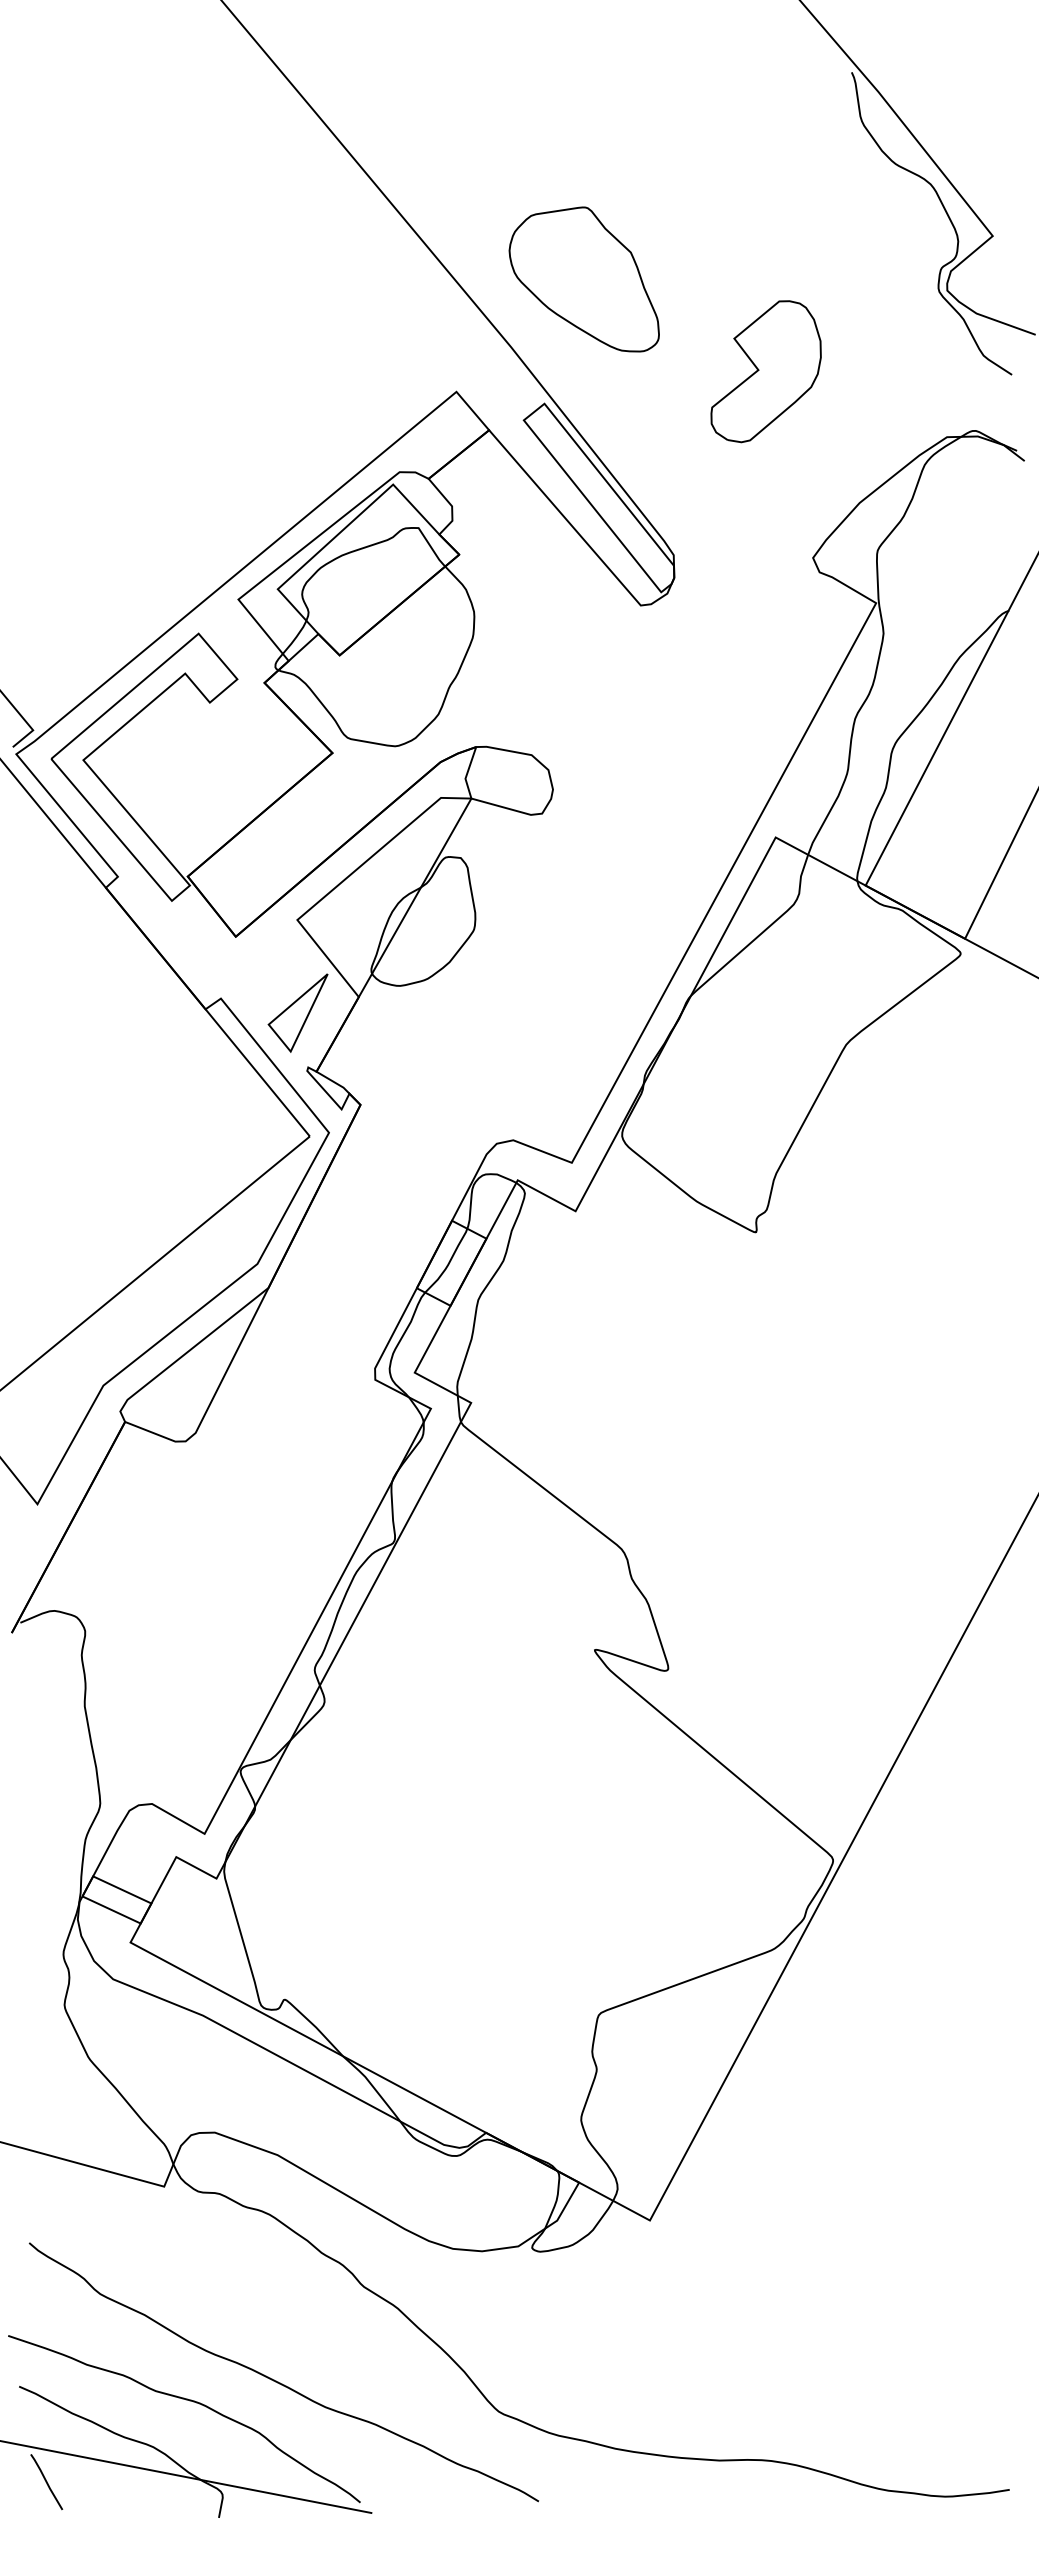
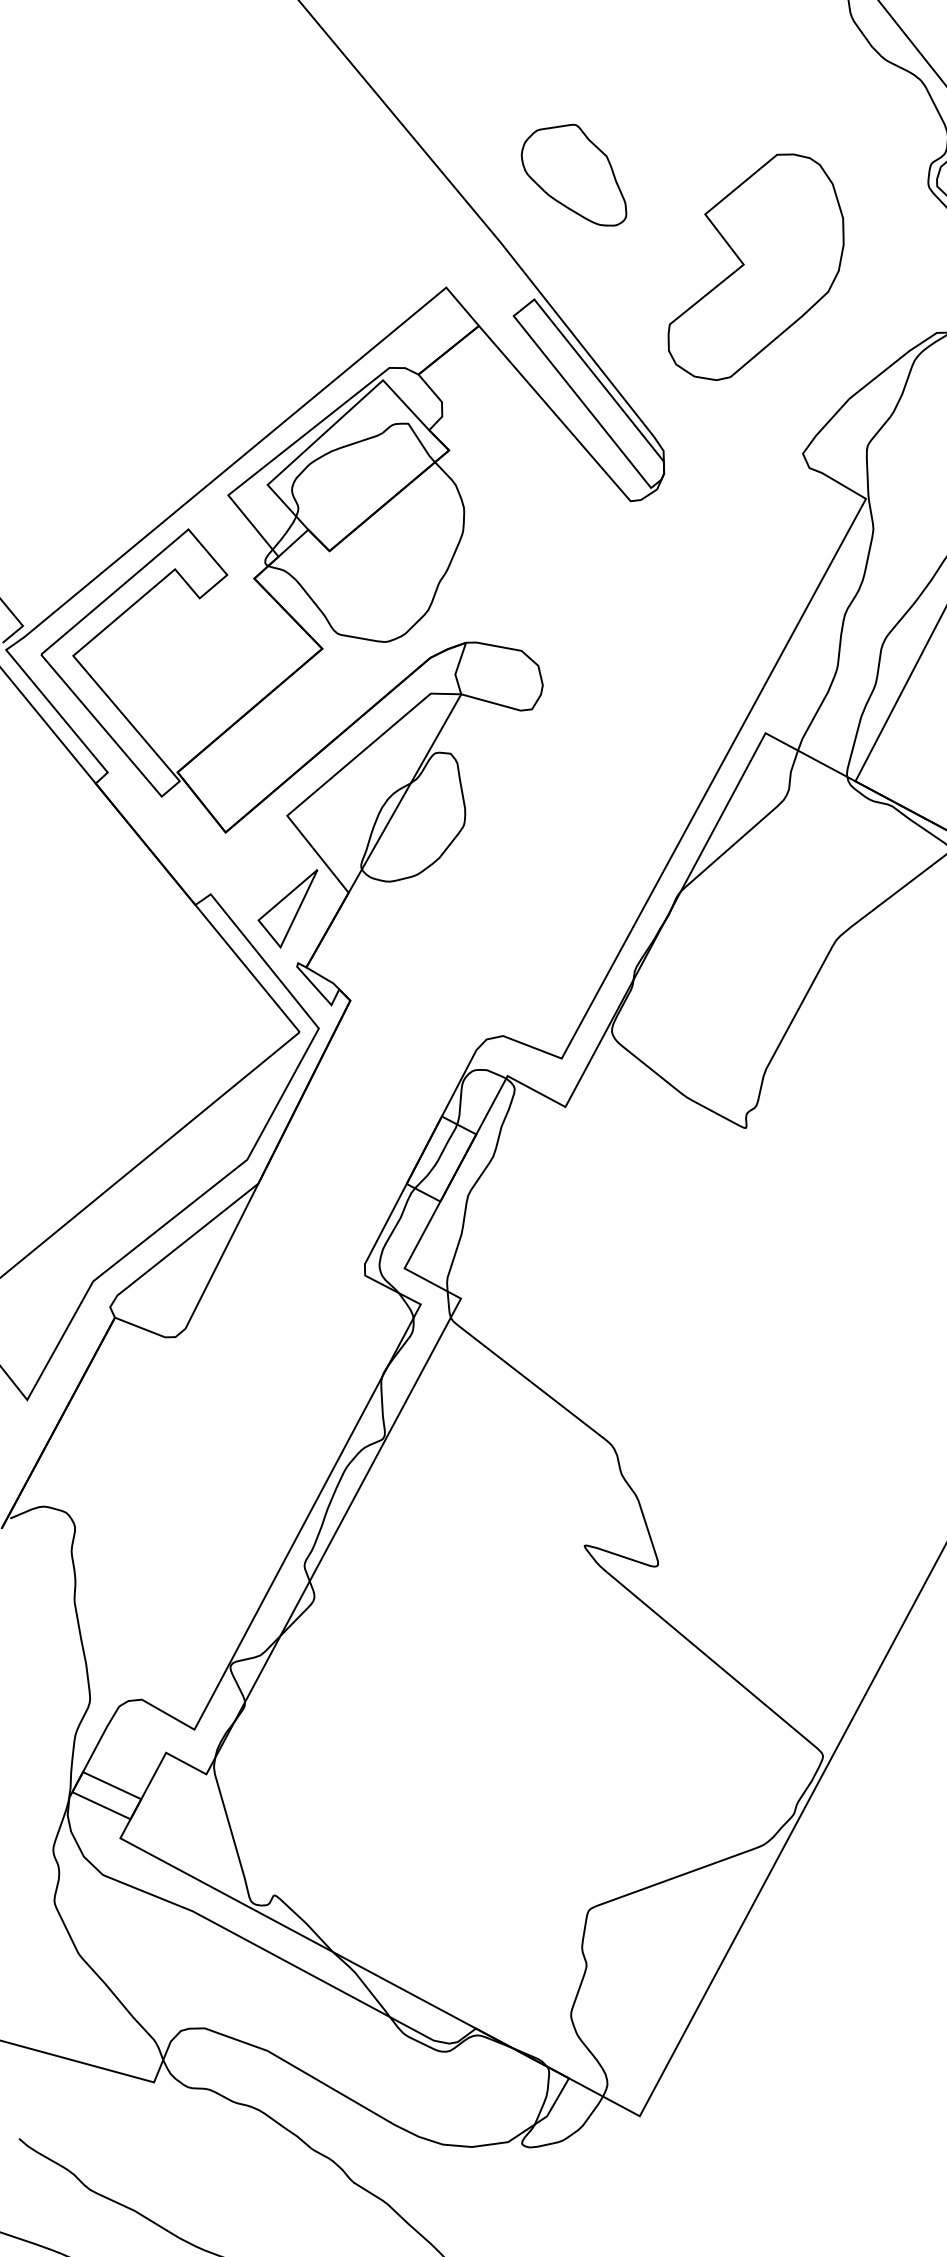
part: (583, 279) -> (573, 175), size x0.7
part: (765, 371) -> (755, 267), size x1.6

